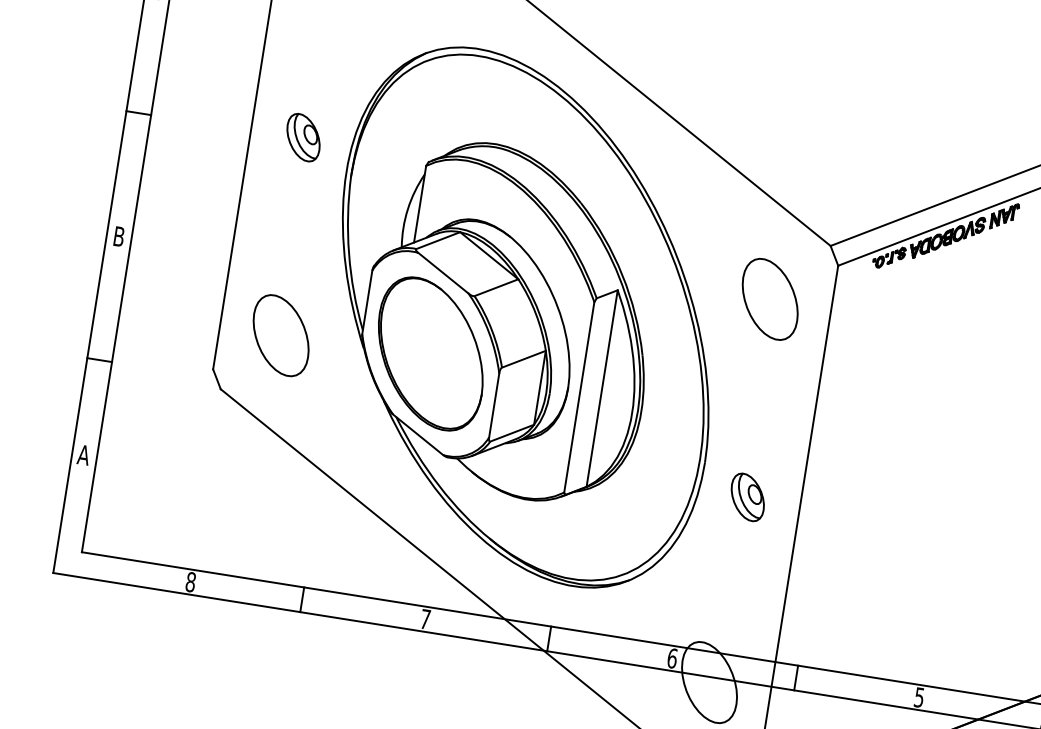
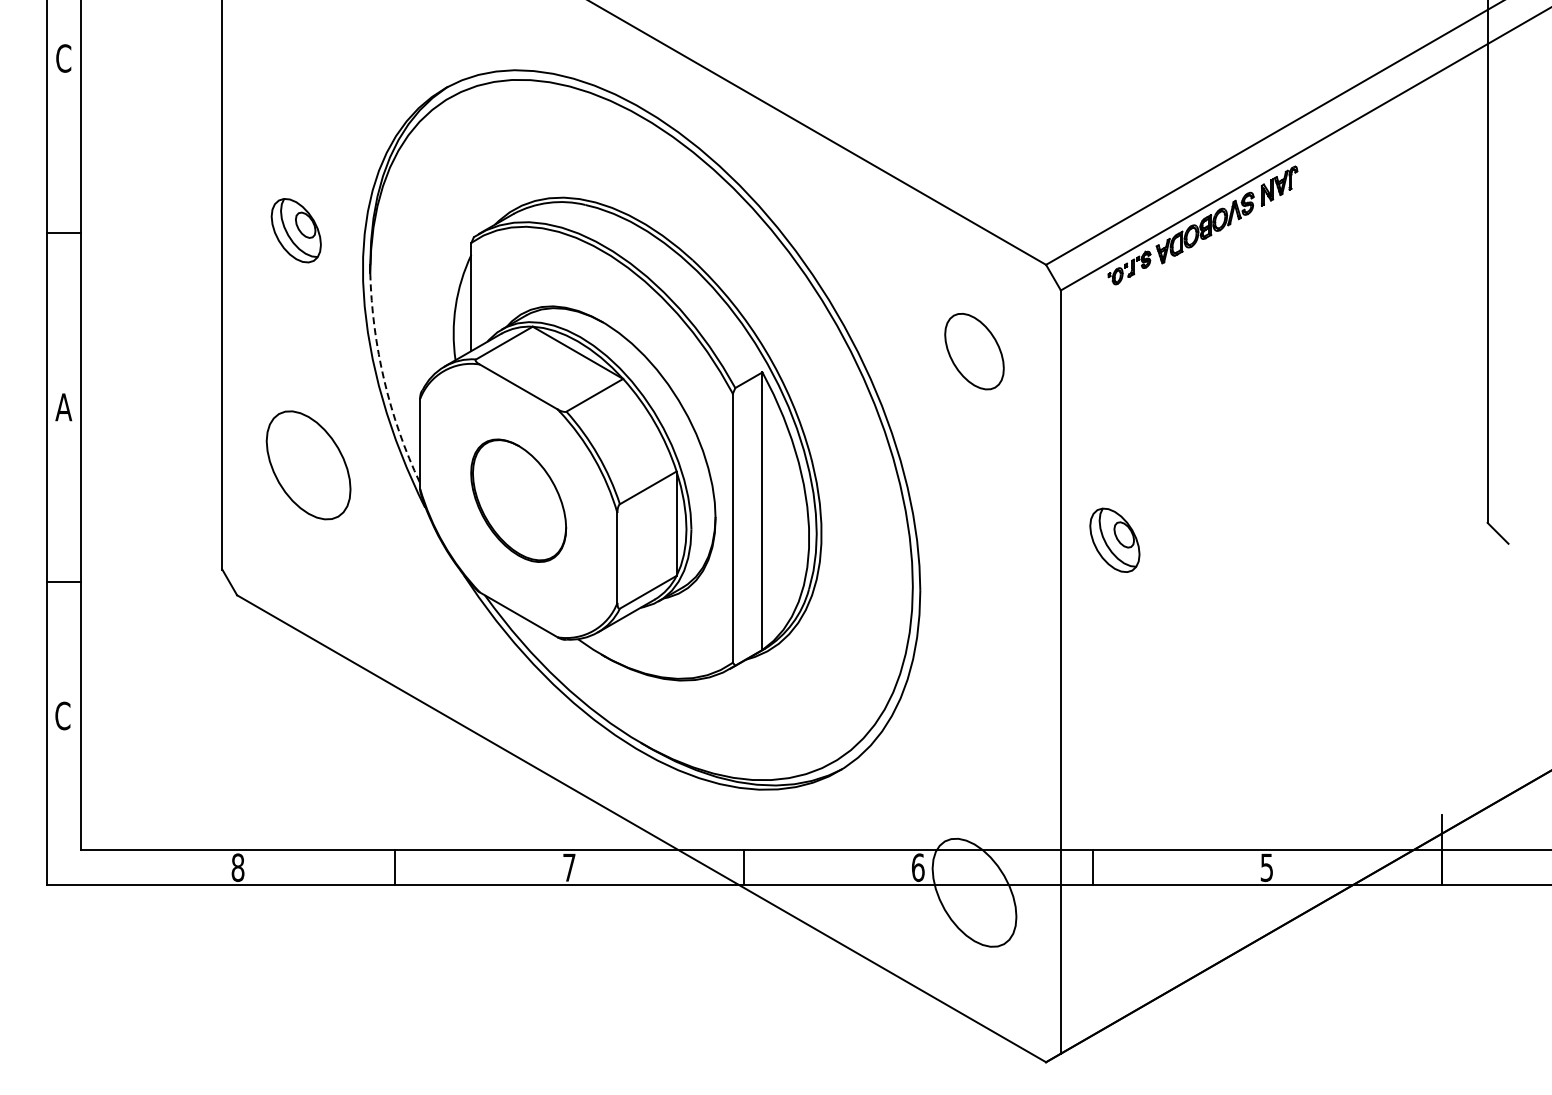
text: (118, 236) -> (63, 407), B -> A
arc: (349, 253) -> (384, 380), solid -> dashed
part: (770, 299) -> (974, 351), size x0.7
part: (281, 335) -> (308, 465), moved
part: (430, 353) -> (518, 500), size x0.6
text: (83, 454) -> (62, 715), A -> C
part: (747, 496) -> (1114, 539), moved

